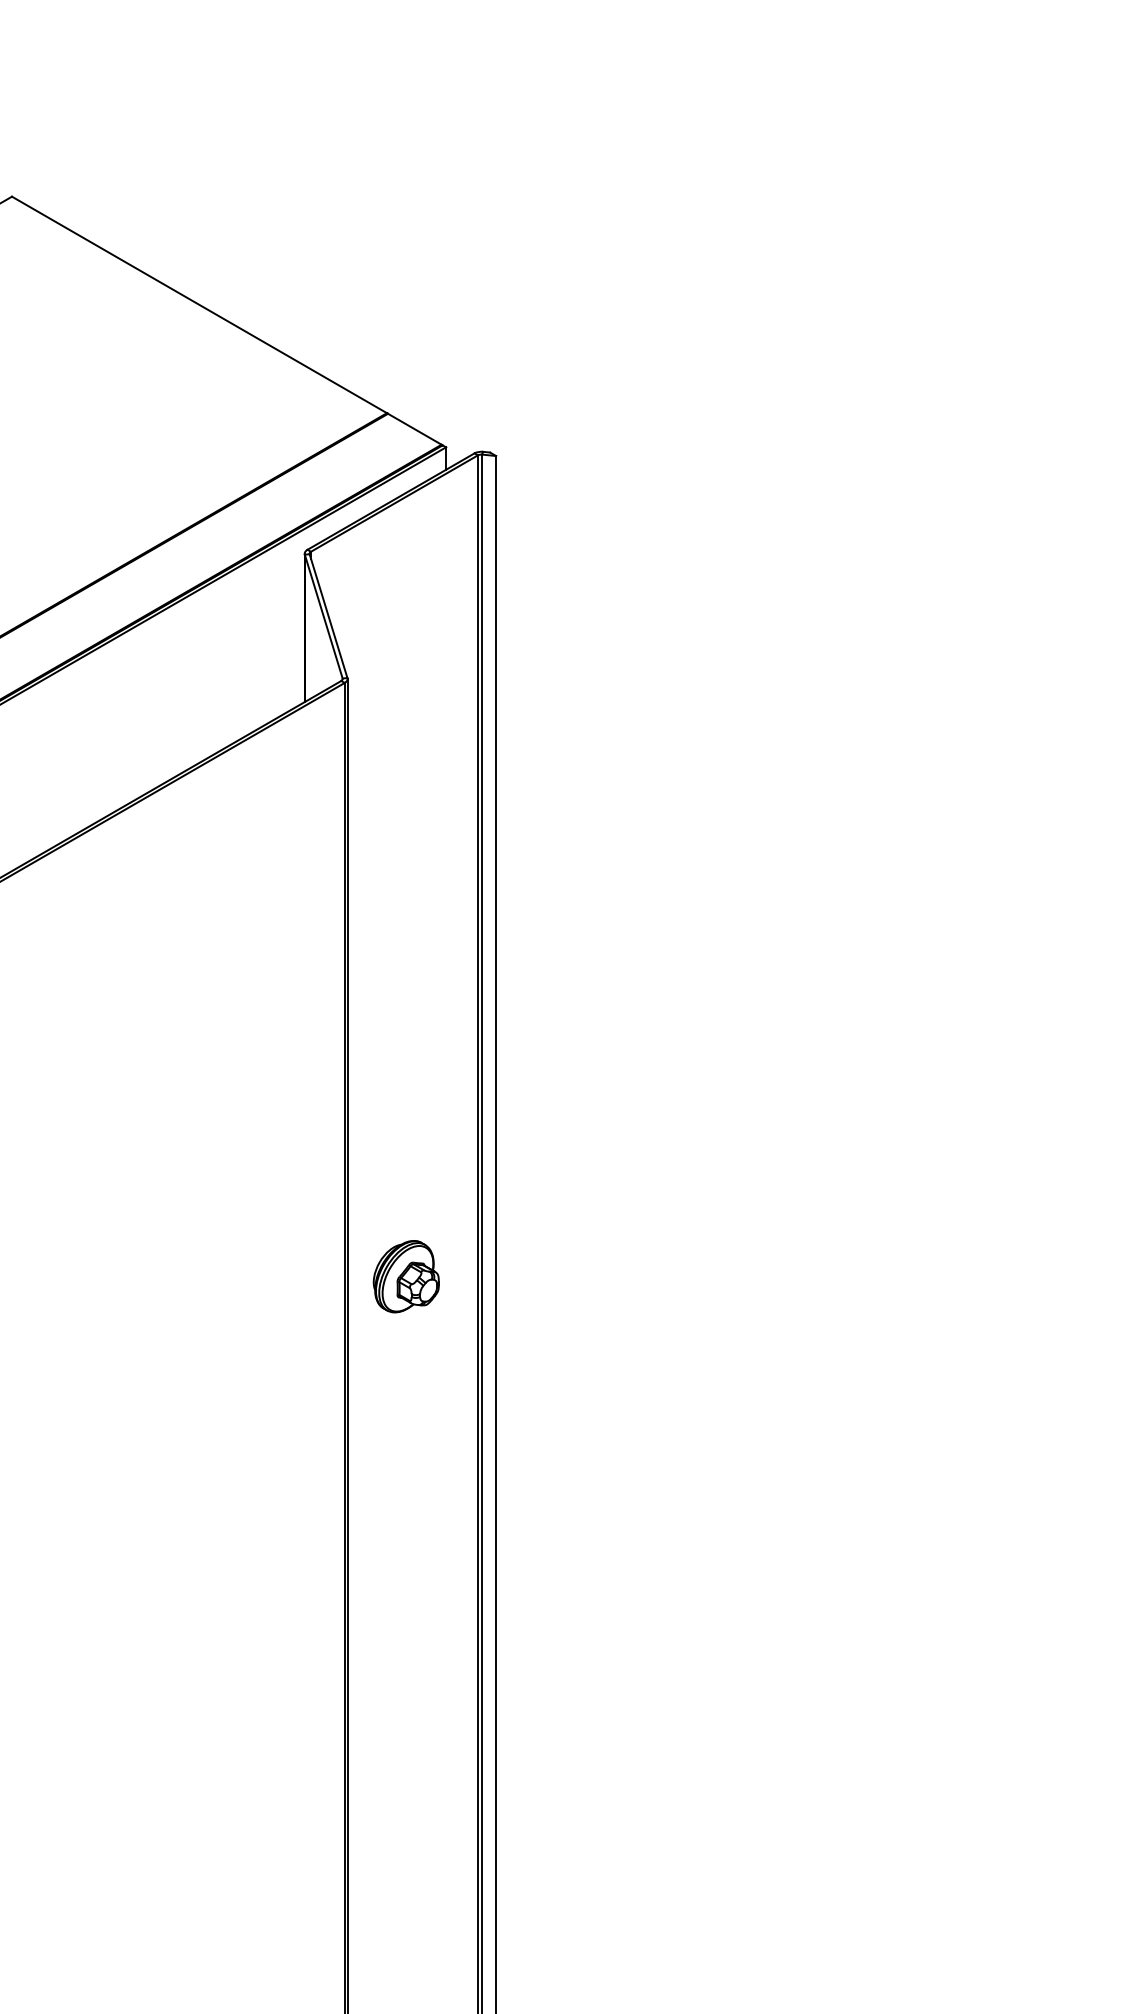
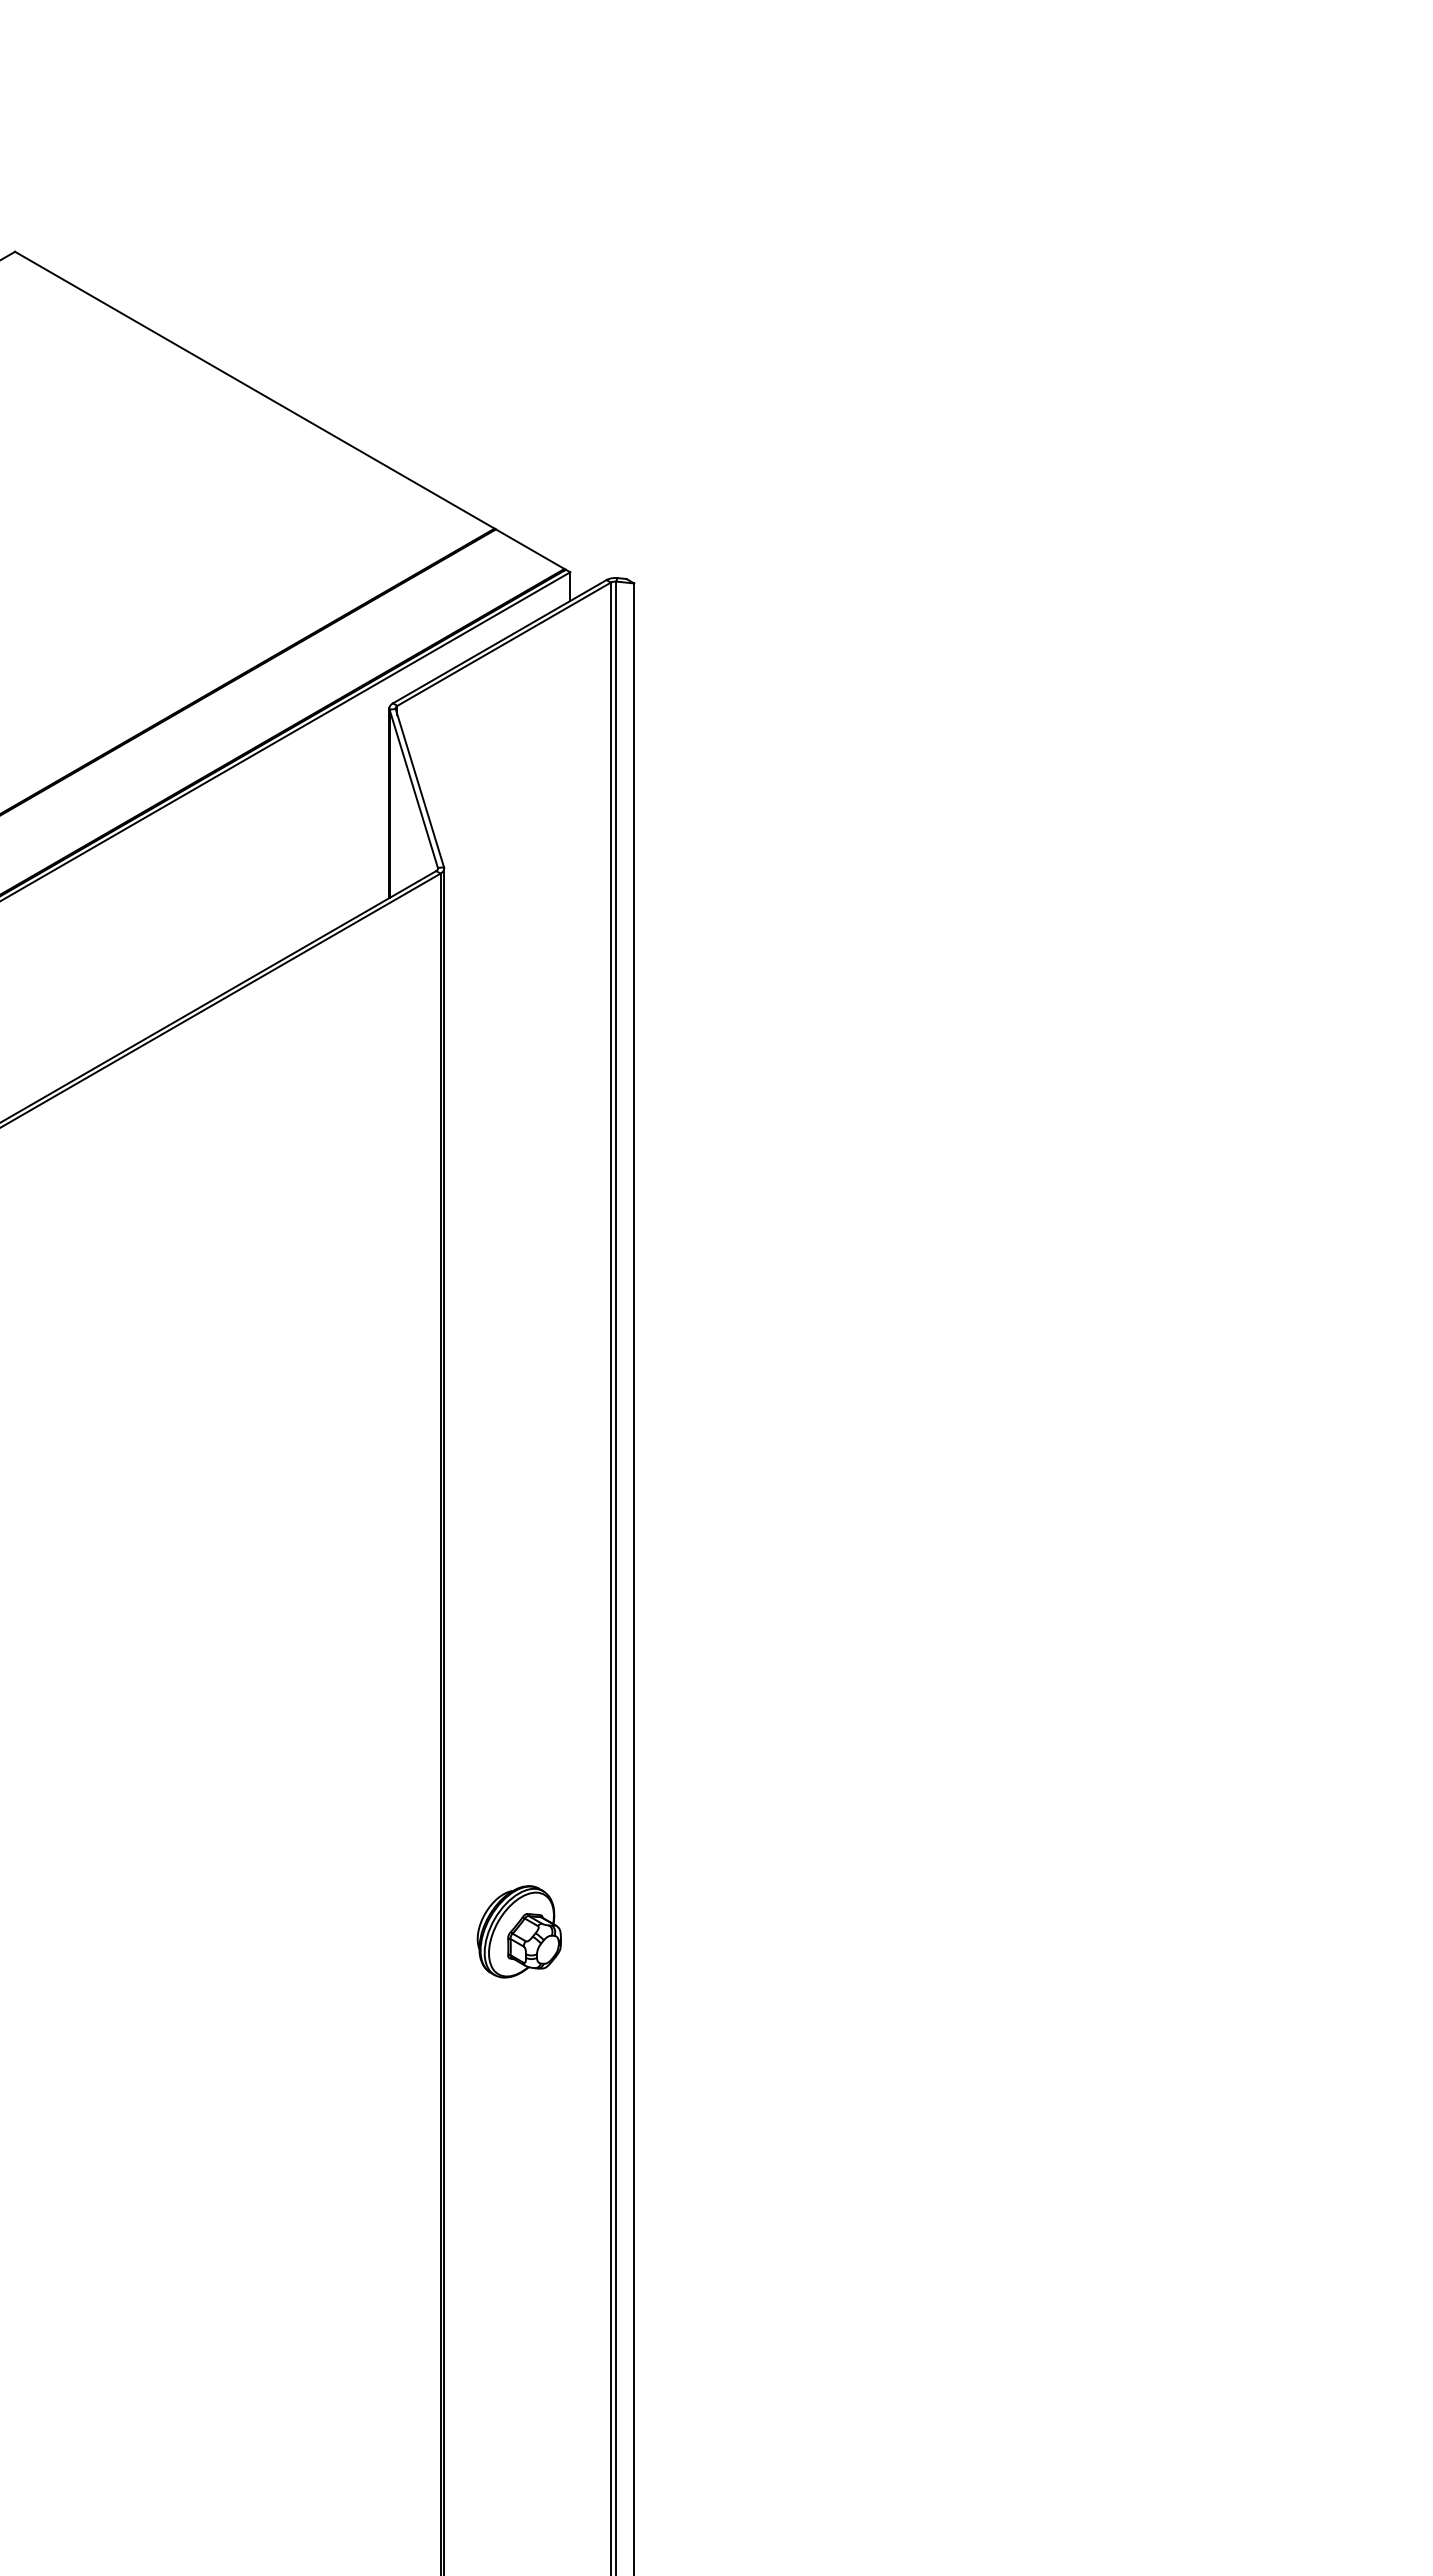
part: (405, 1276) -> (518, 1931), moved

